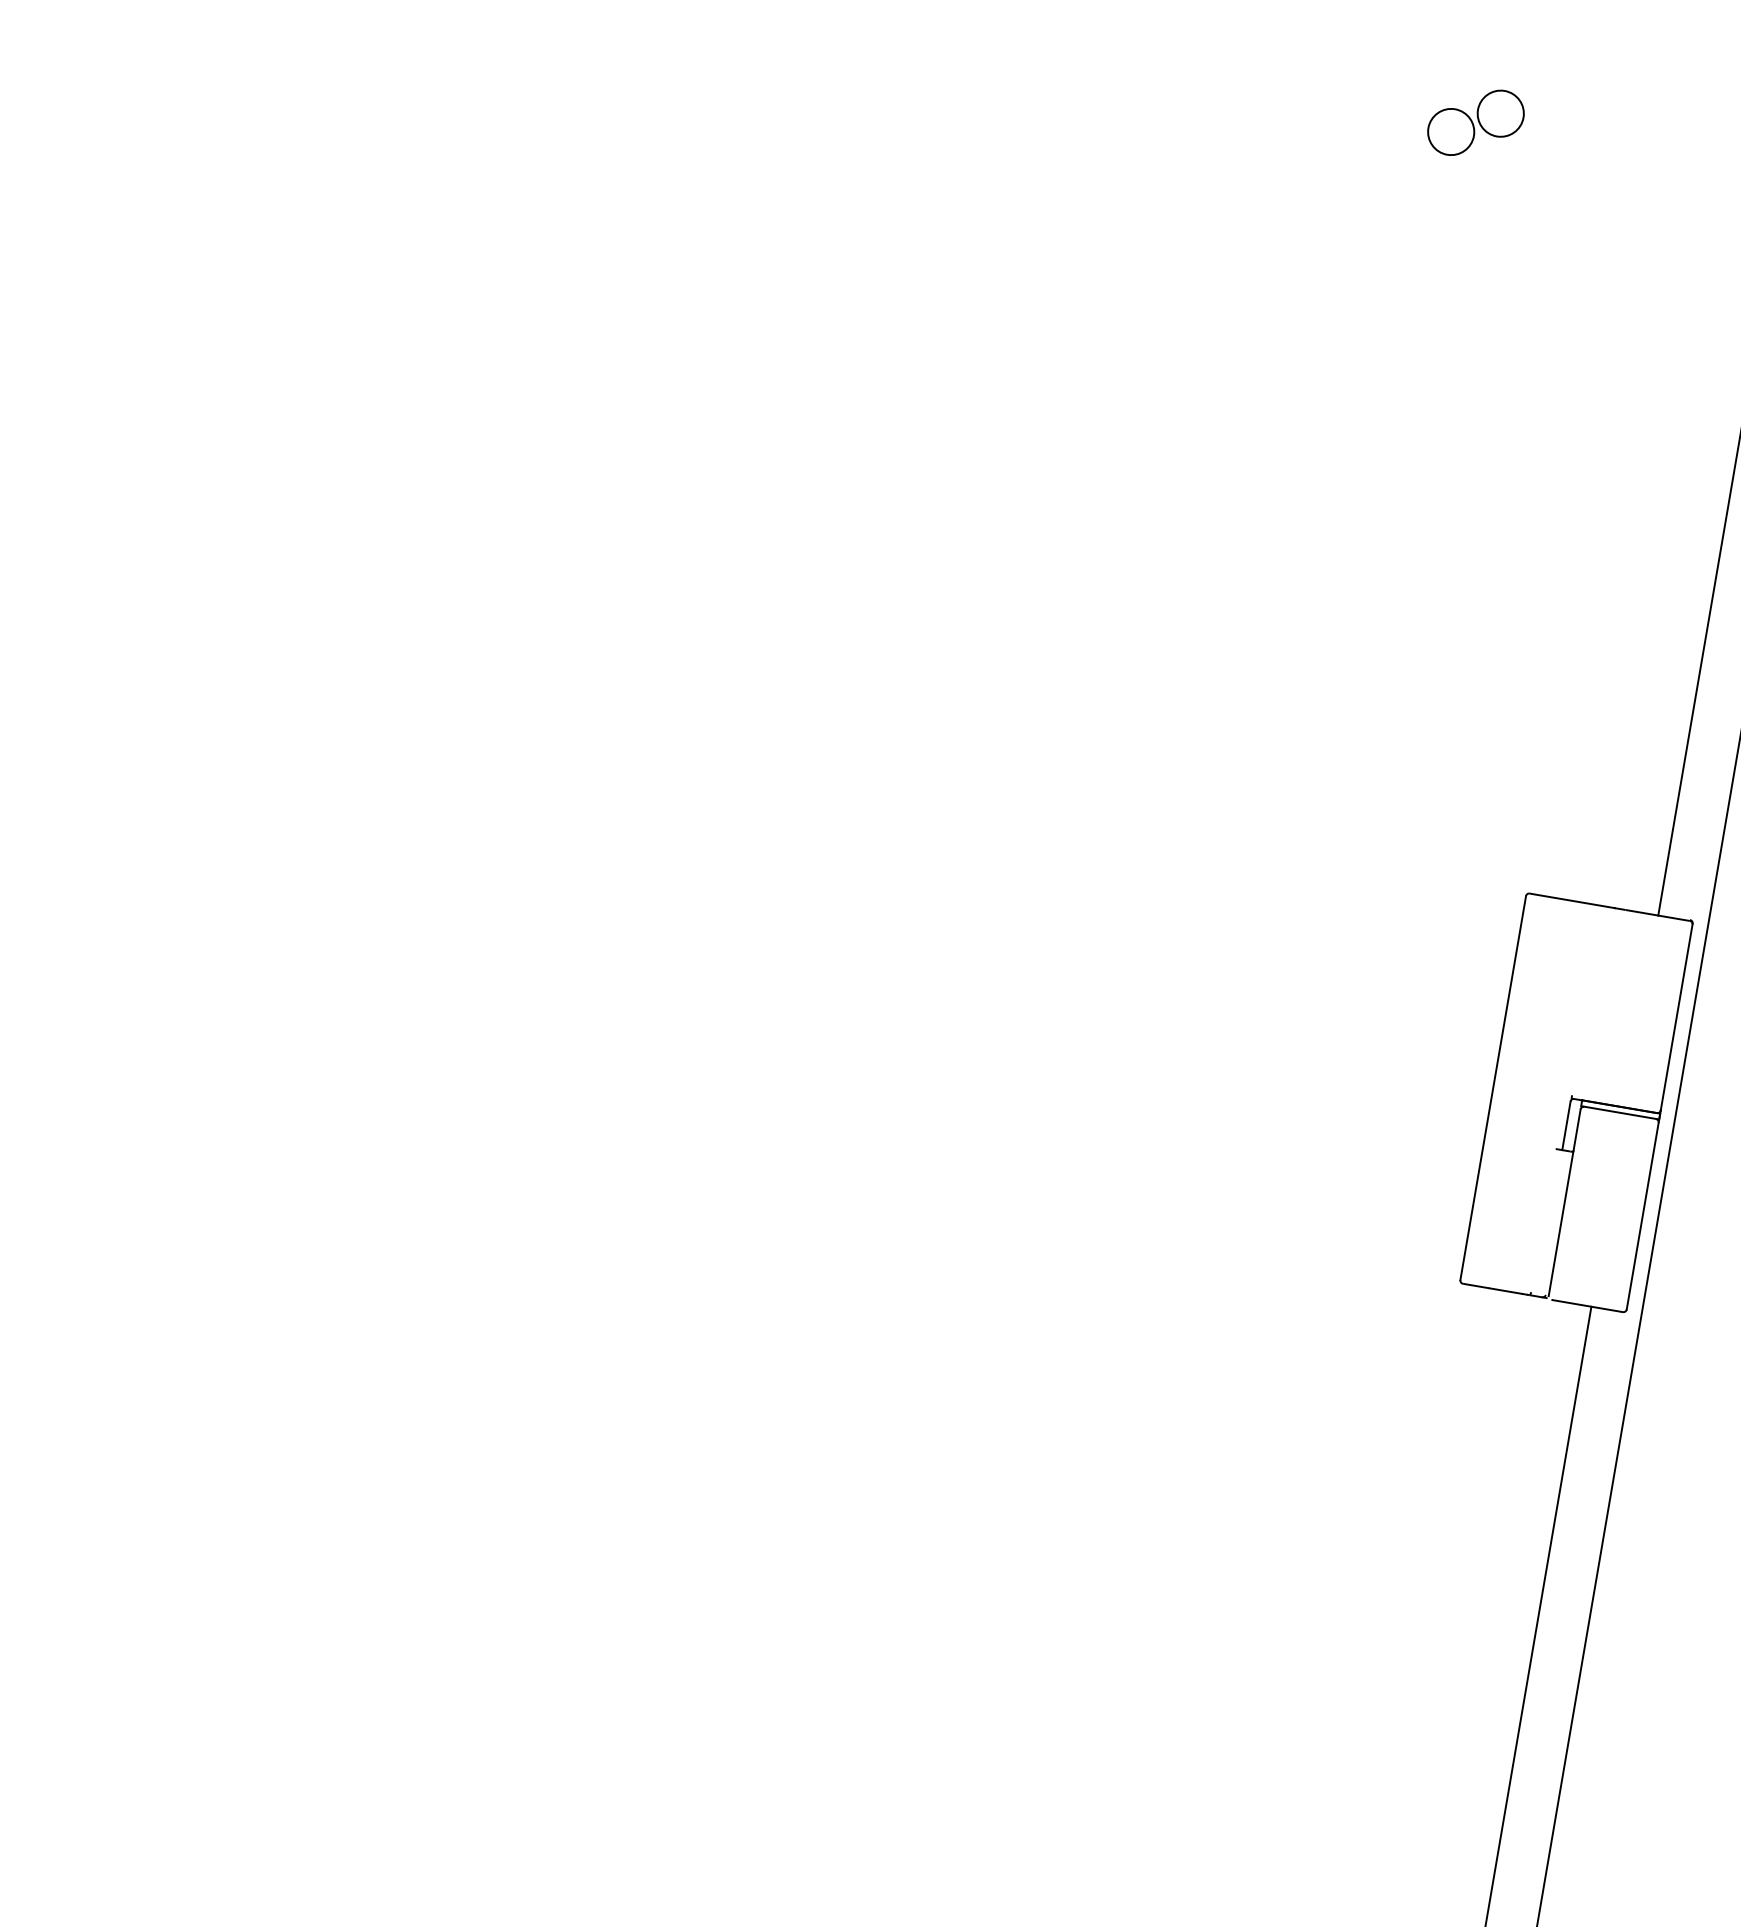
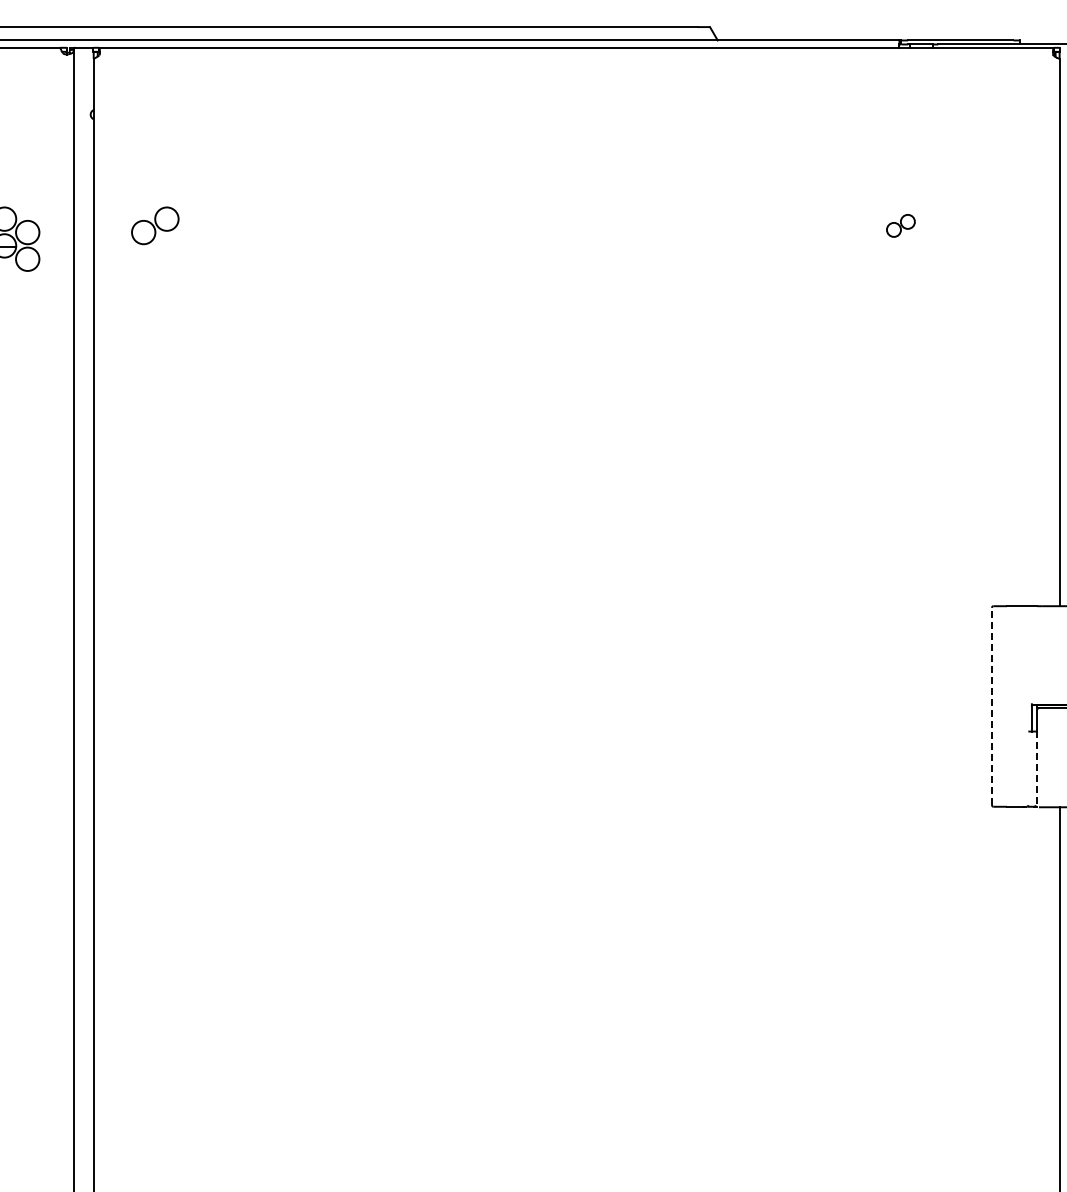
part: (1475, 122) -> (900, 225), size x0.6
line: (1492, 1088) -> (991, 706), solid -> dashed
line: (1561, 1223) -> (1037, 768), solid -> dashed

